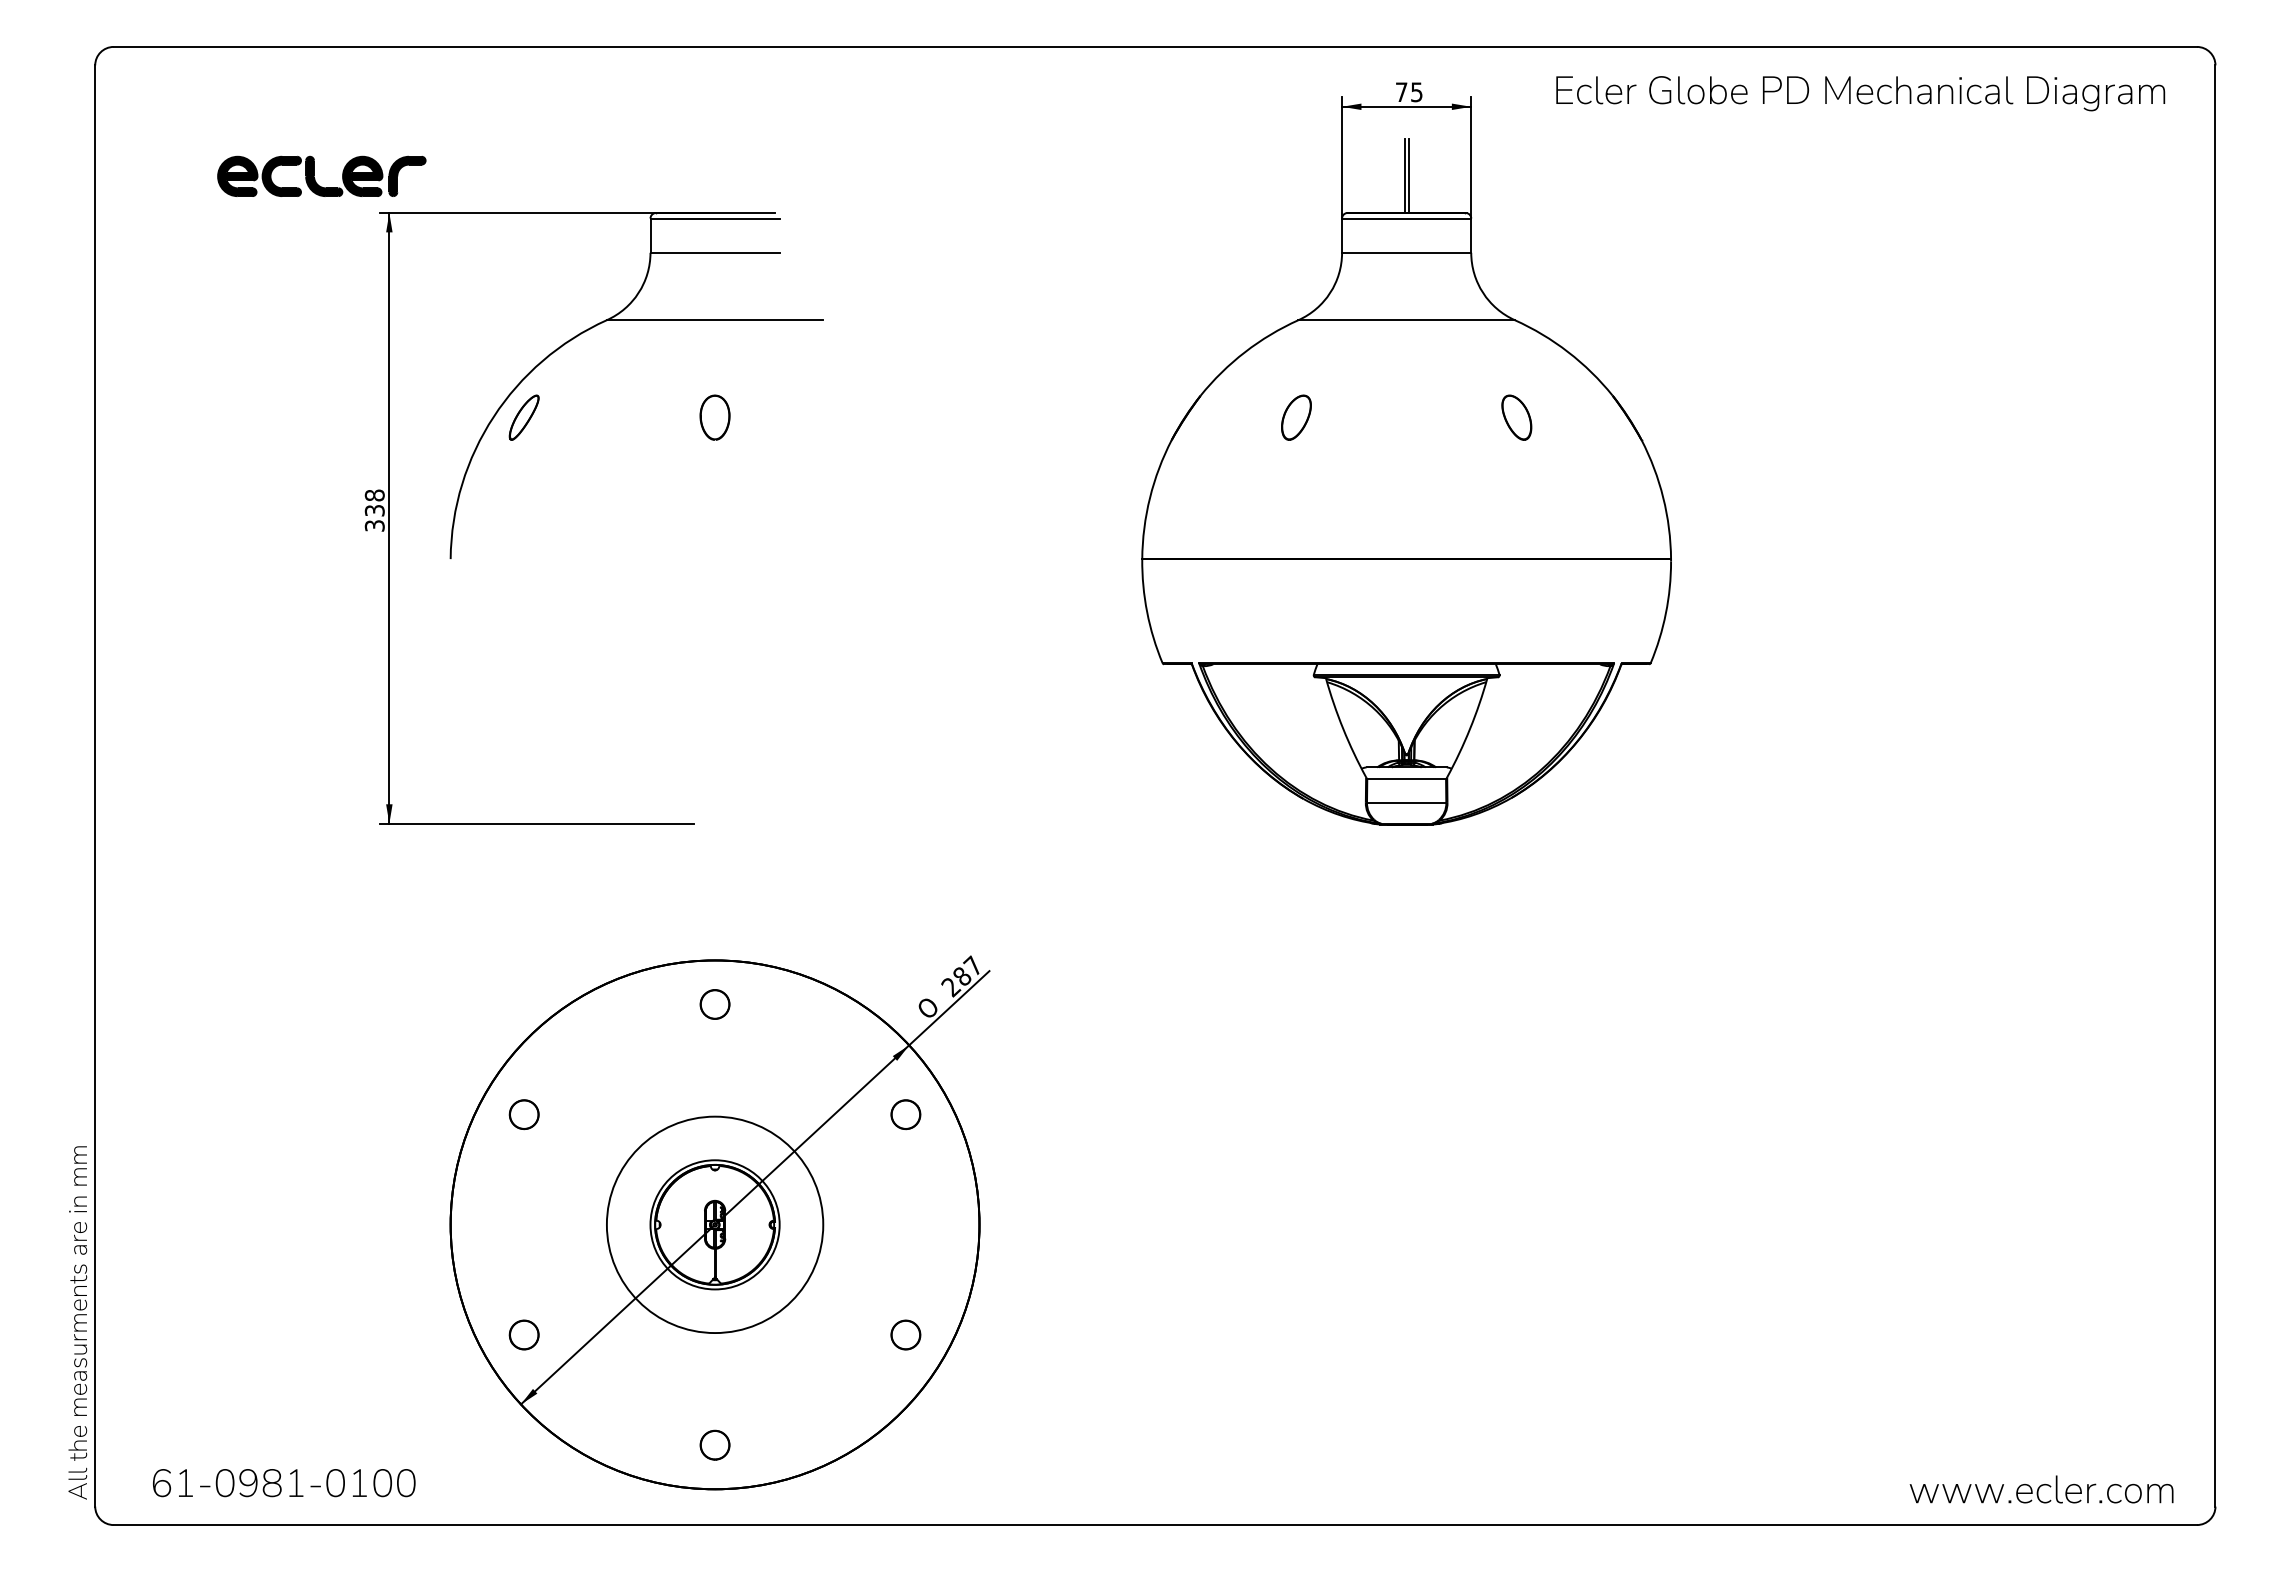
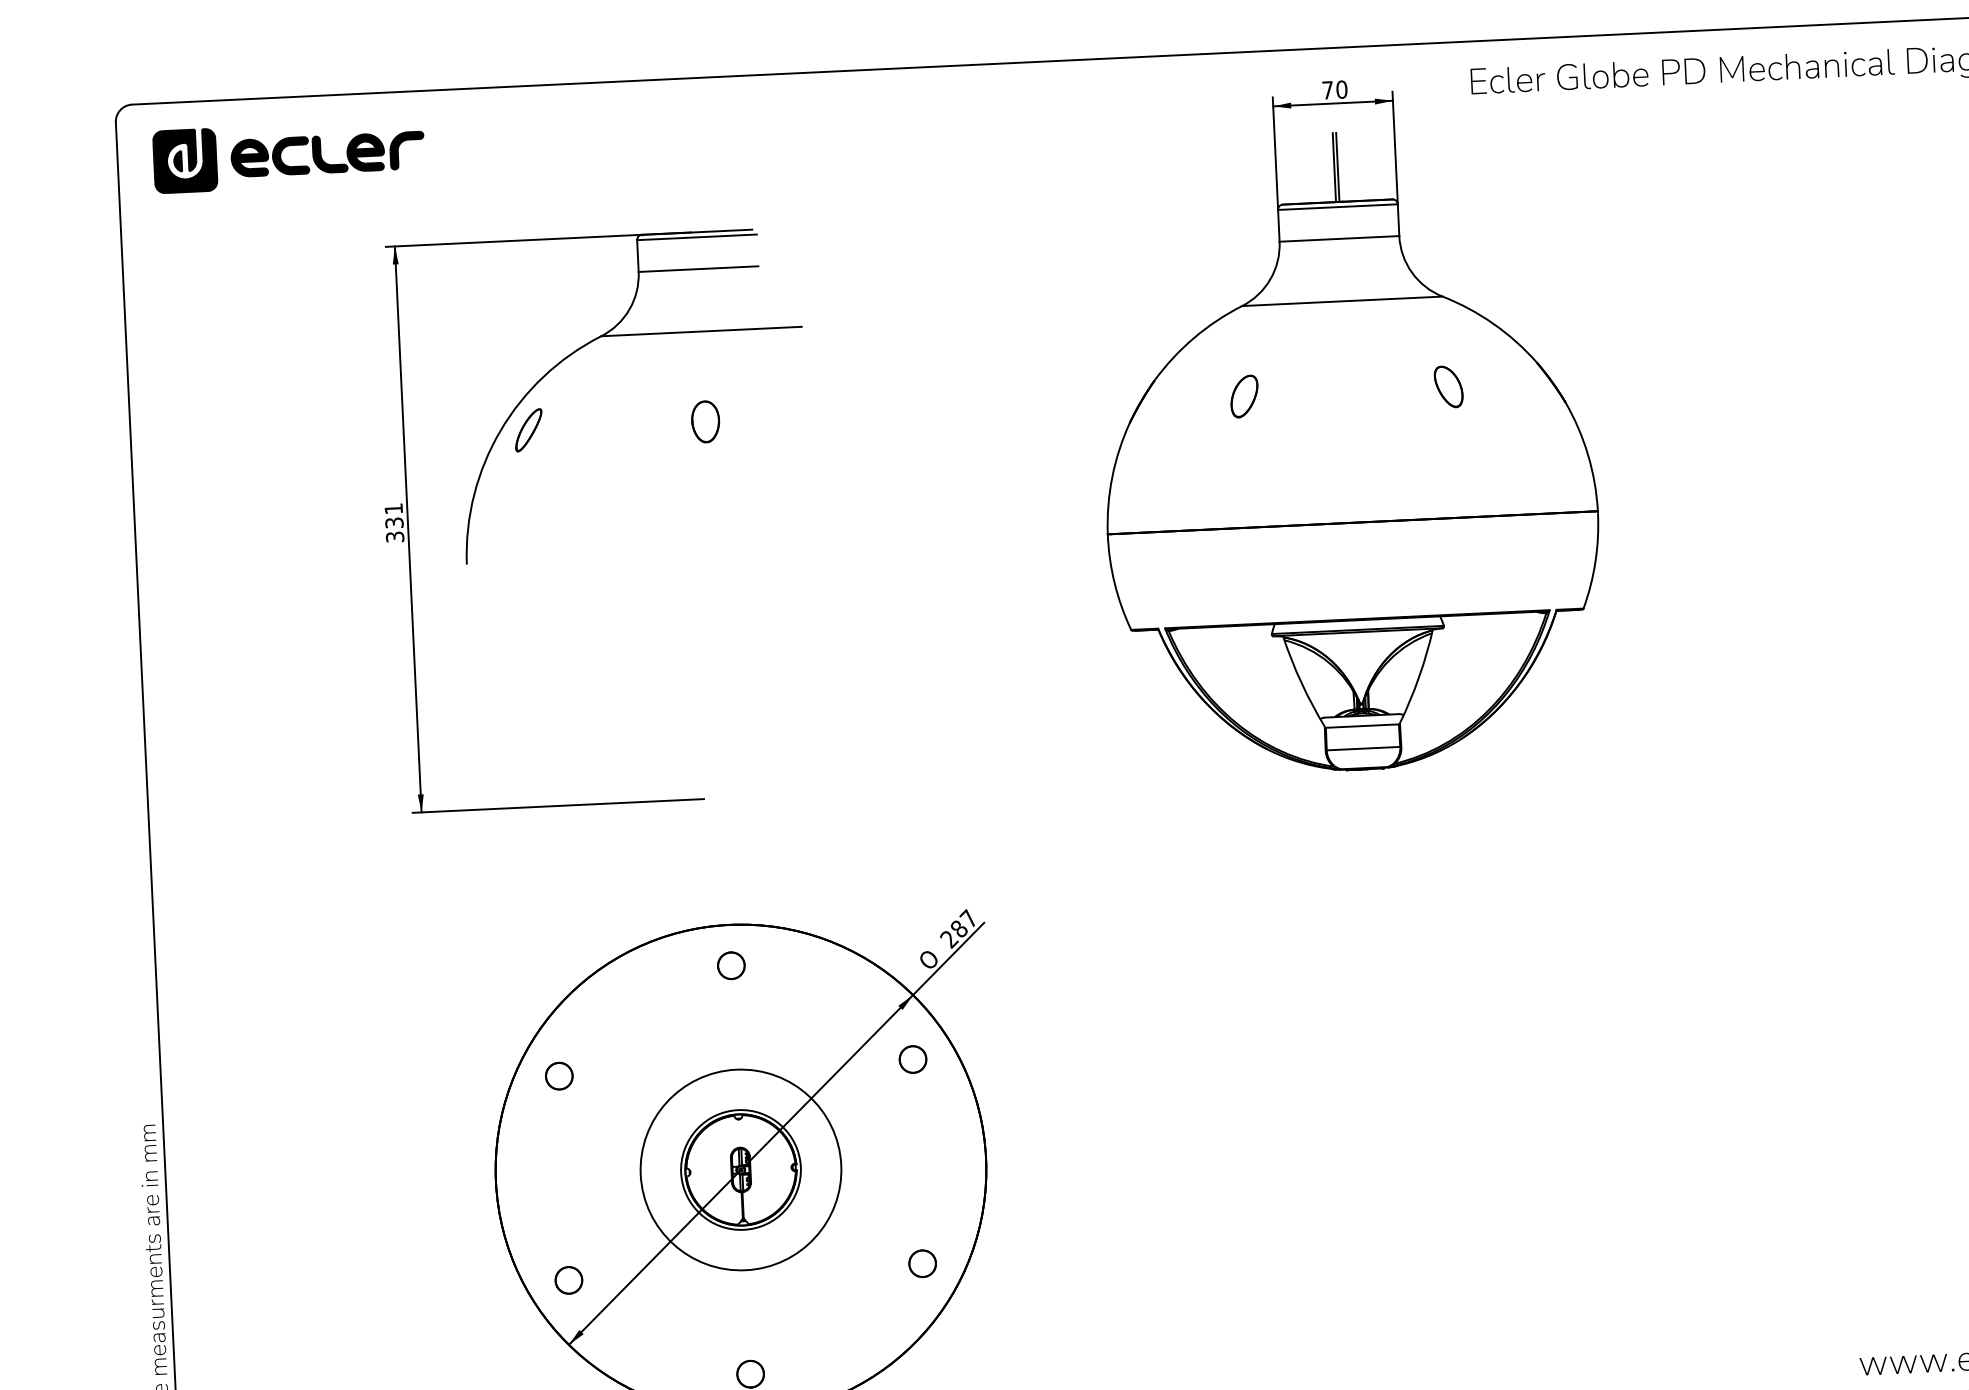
text: (1416, 92) -> (1341, 89), 75 -> 70
part: (167, 110) -> (184, 161), added
part: (315, 178) -> (322, 156), moved
text: (374, 495) -> (393, 508), 338 -> 331

